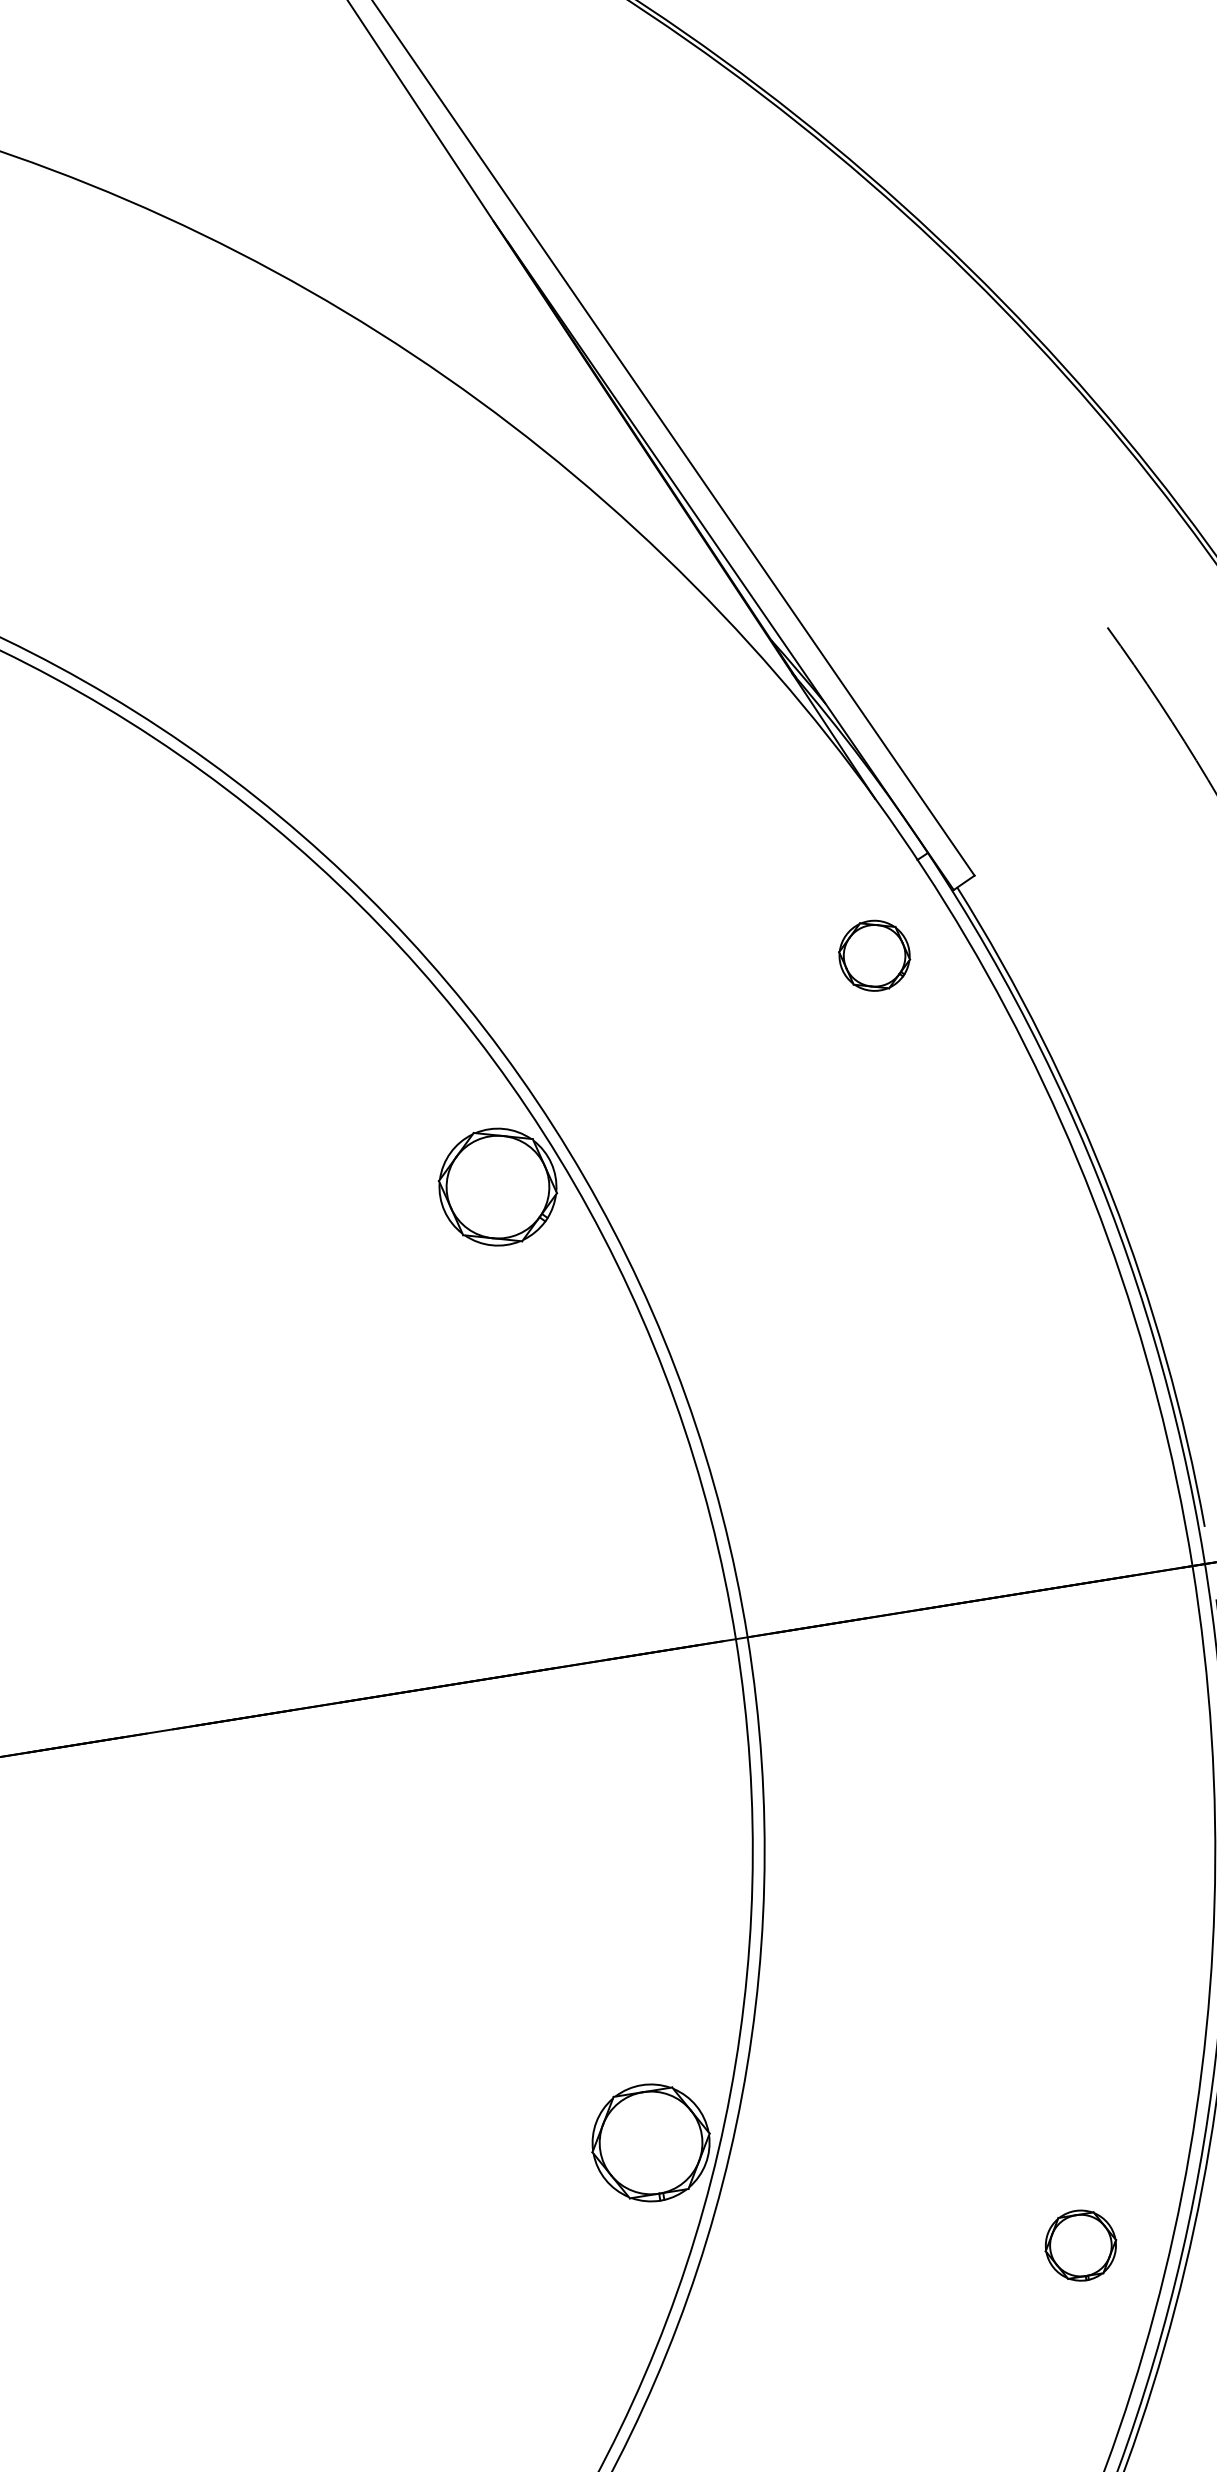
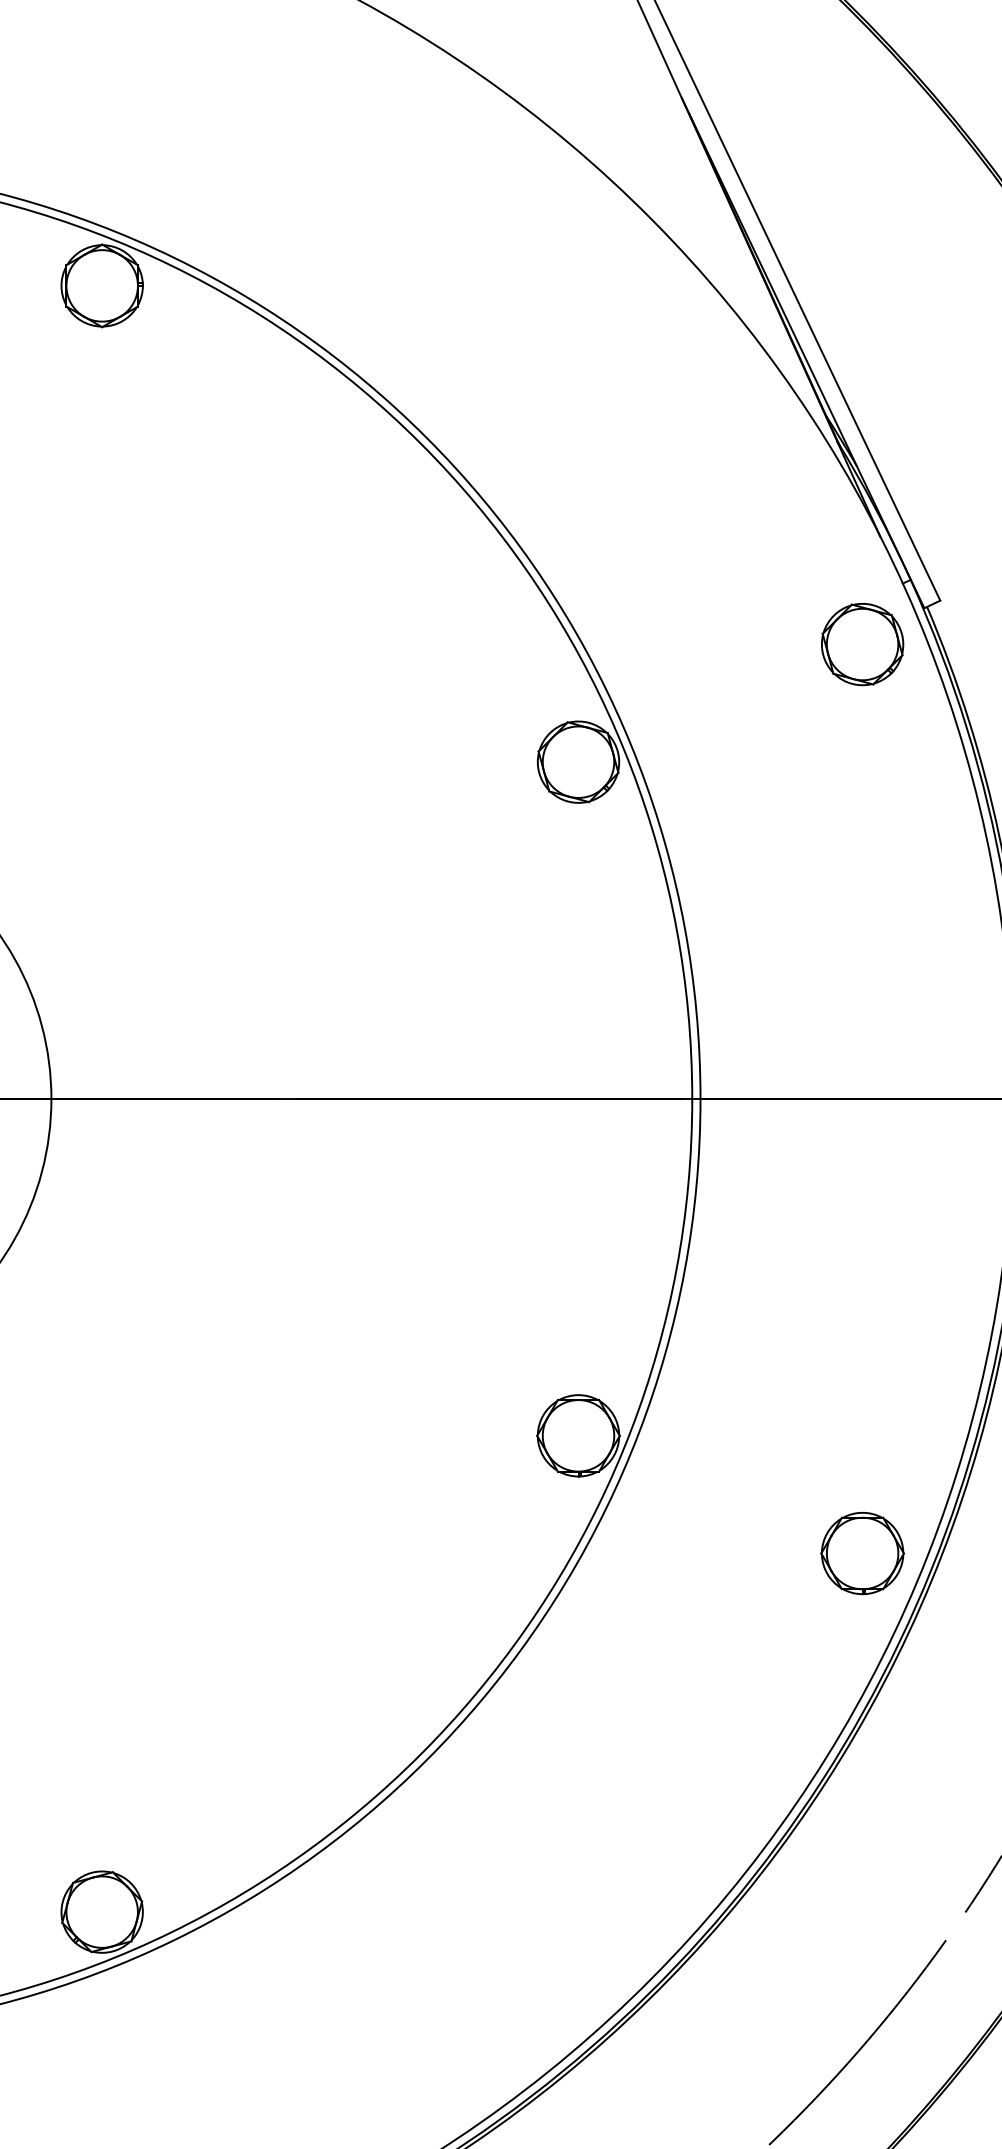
part: (874, 955) -> (862, 644), size x1.67
part: (1080, 2245) -> (862, 1553), size x1.67

